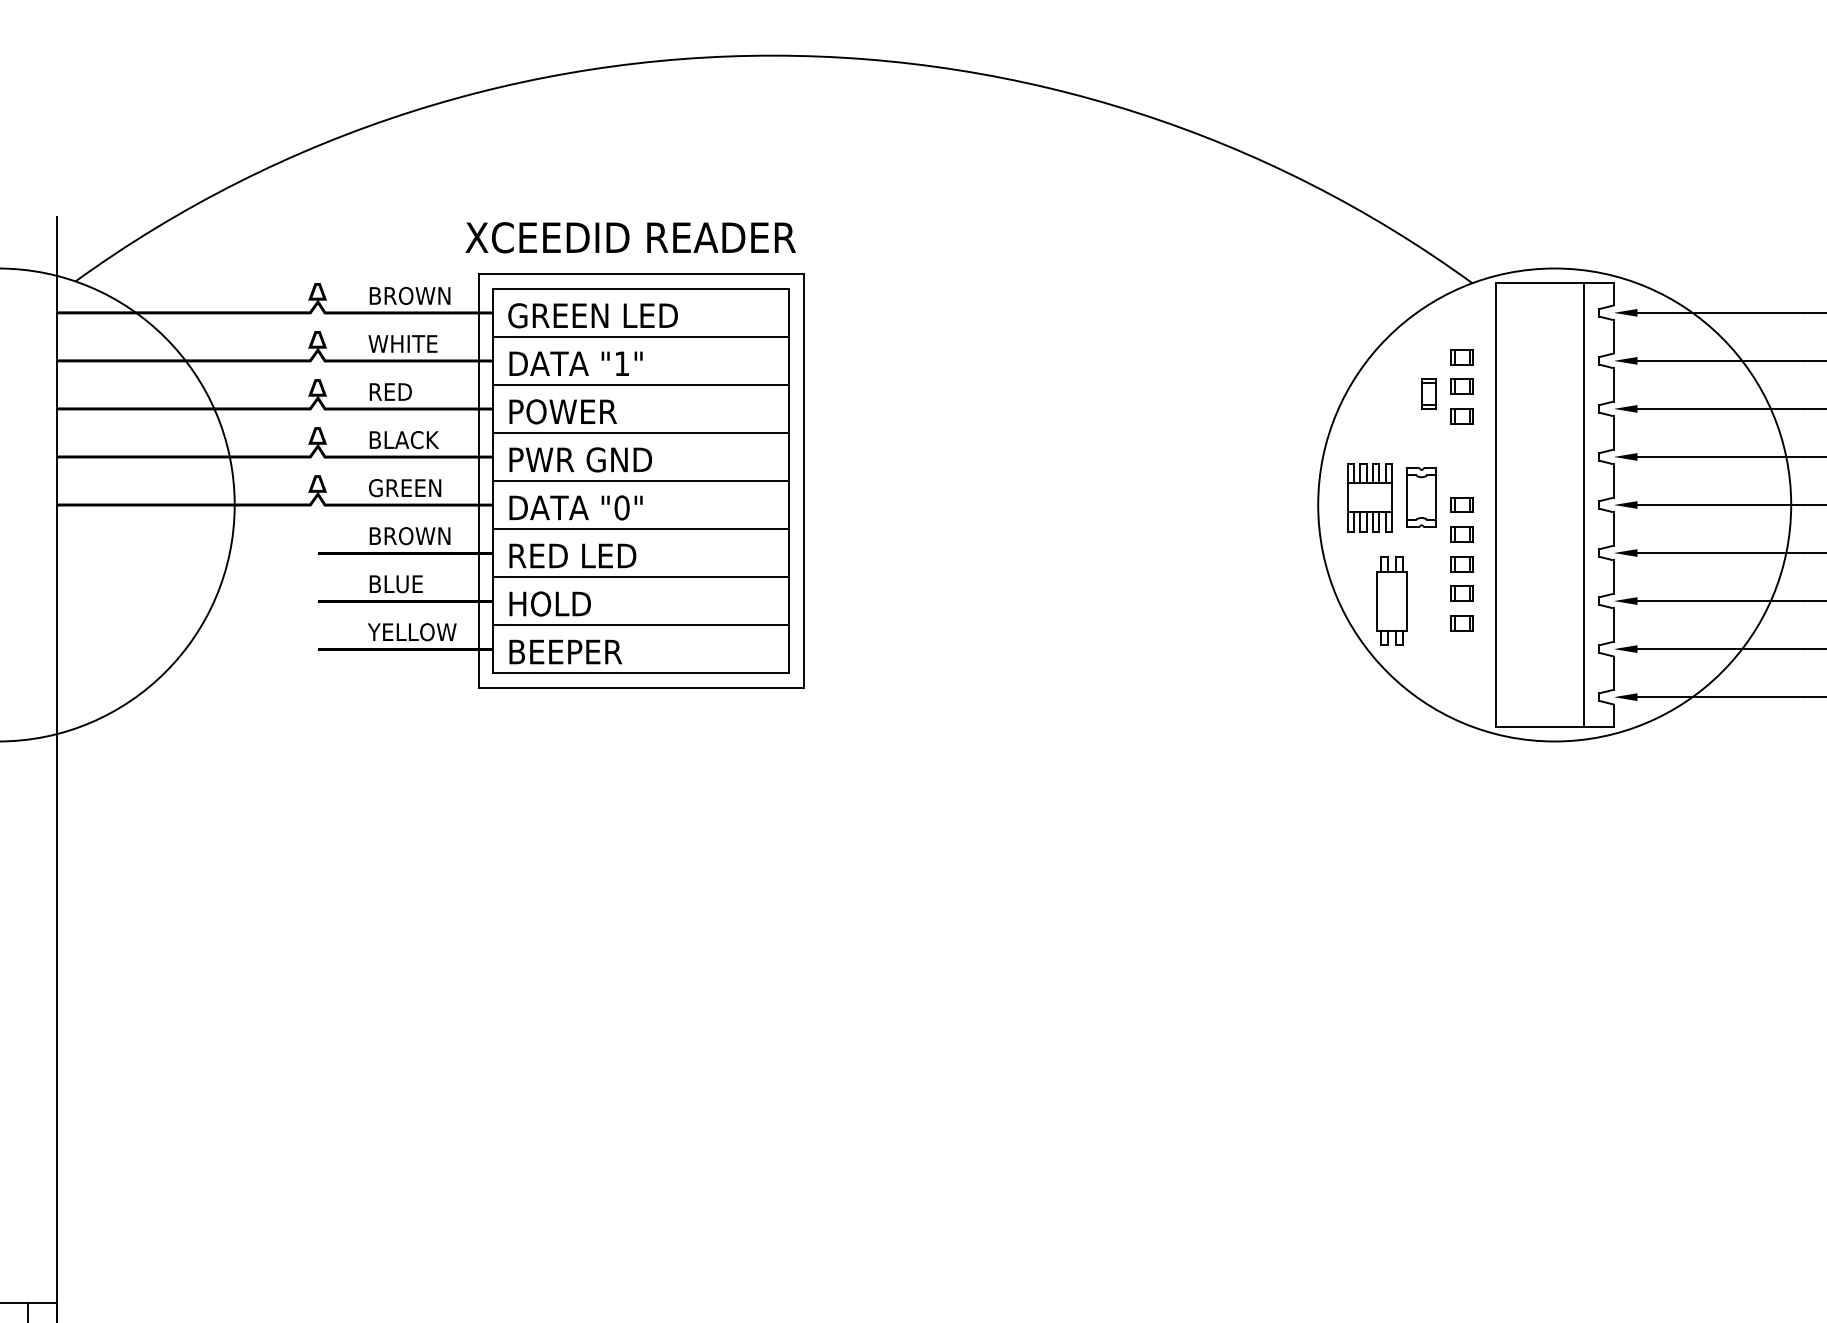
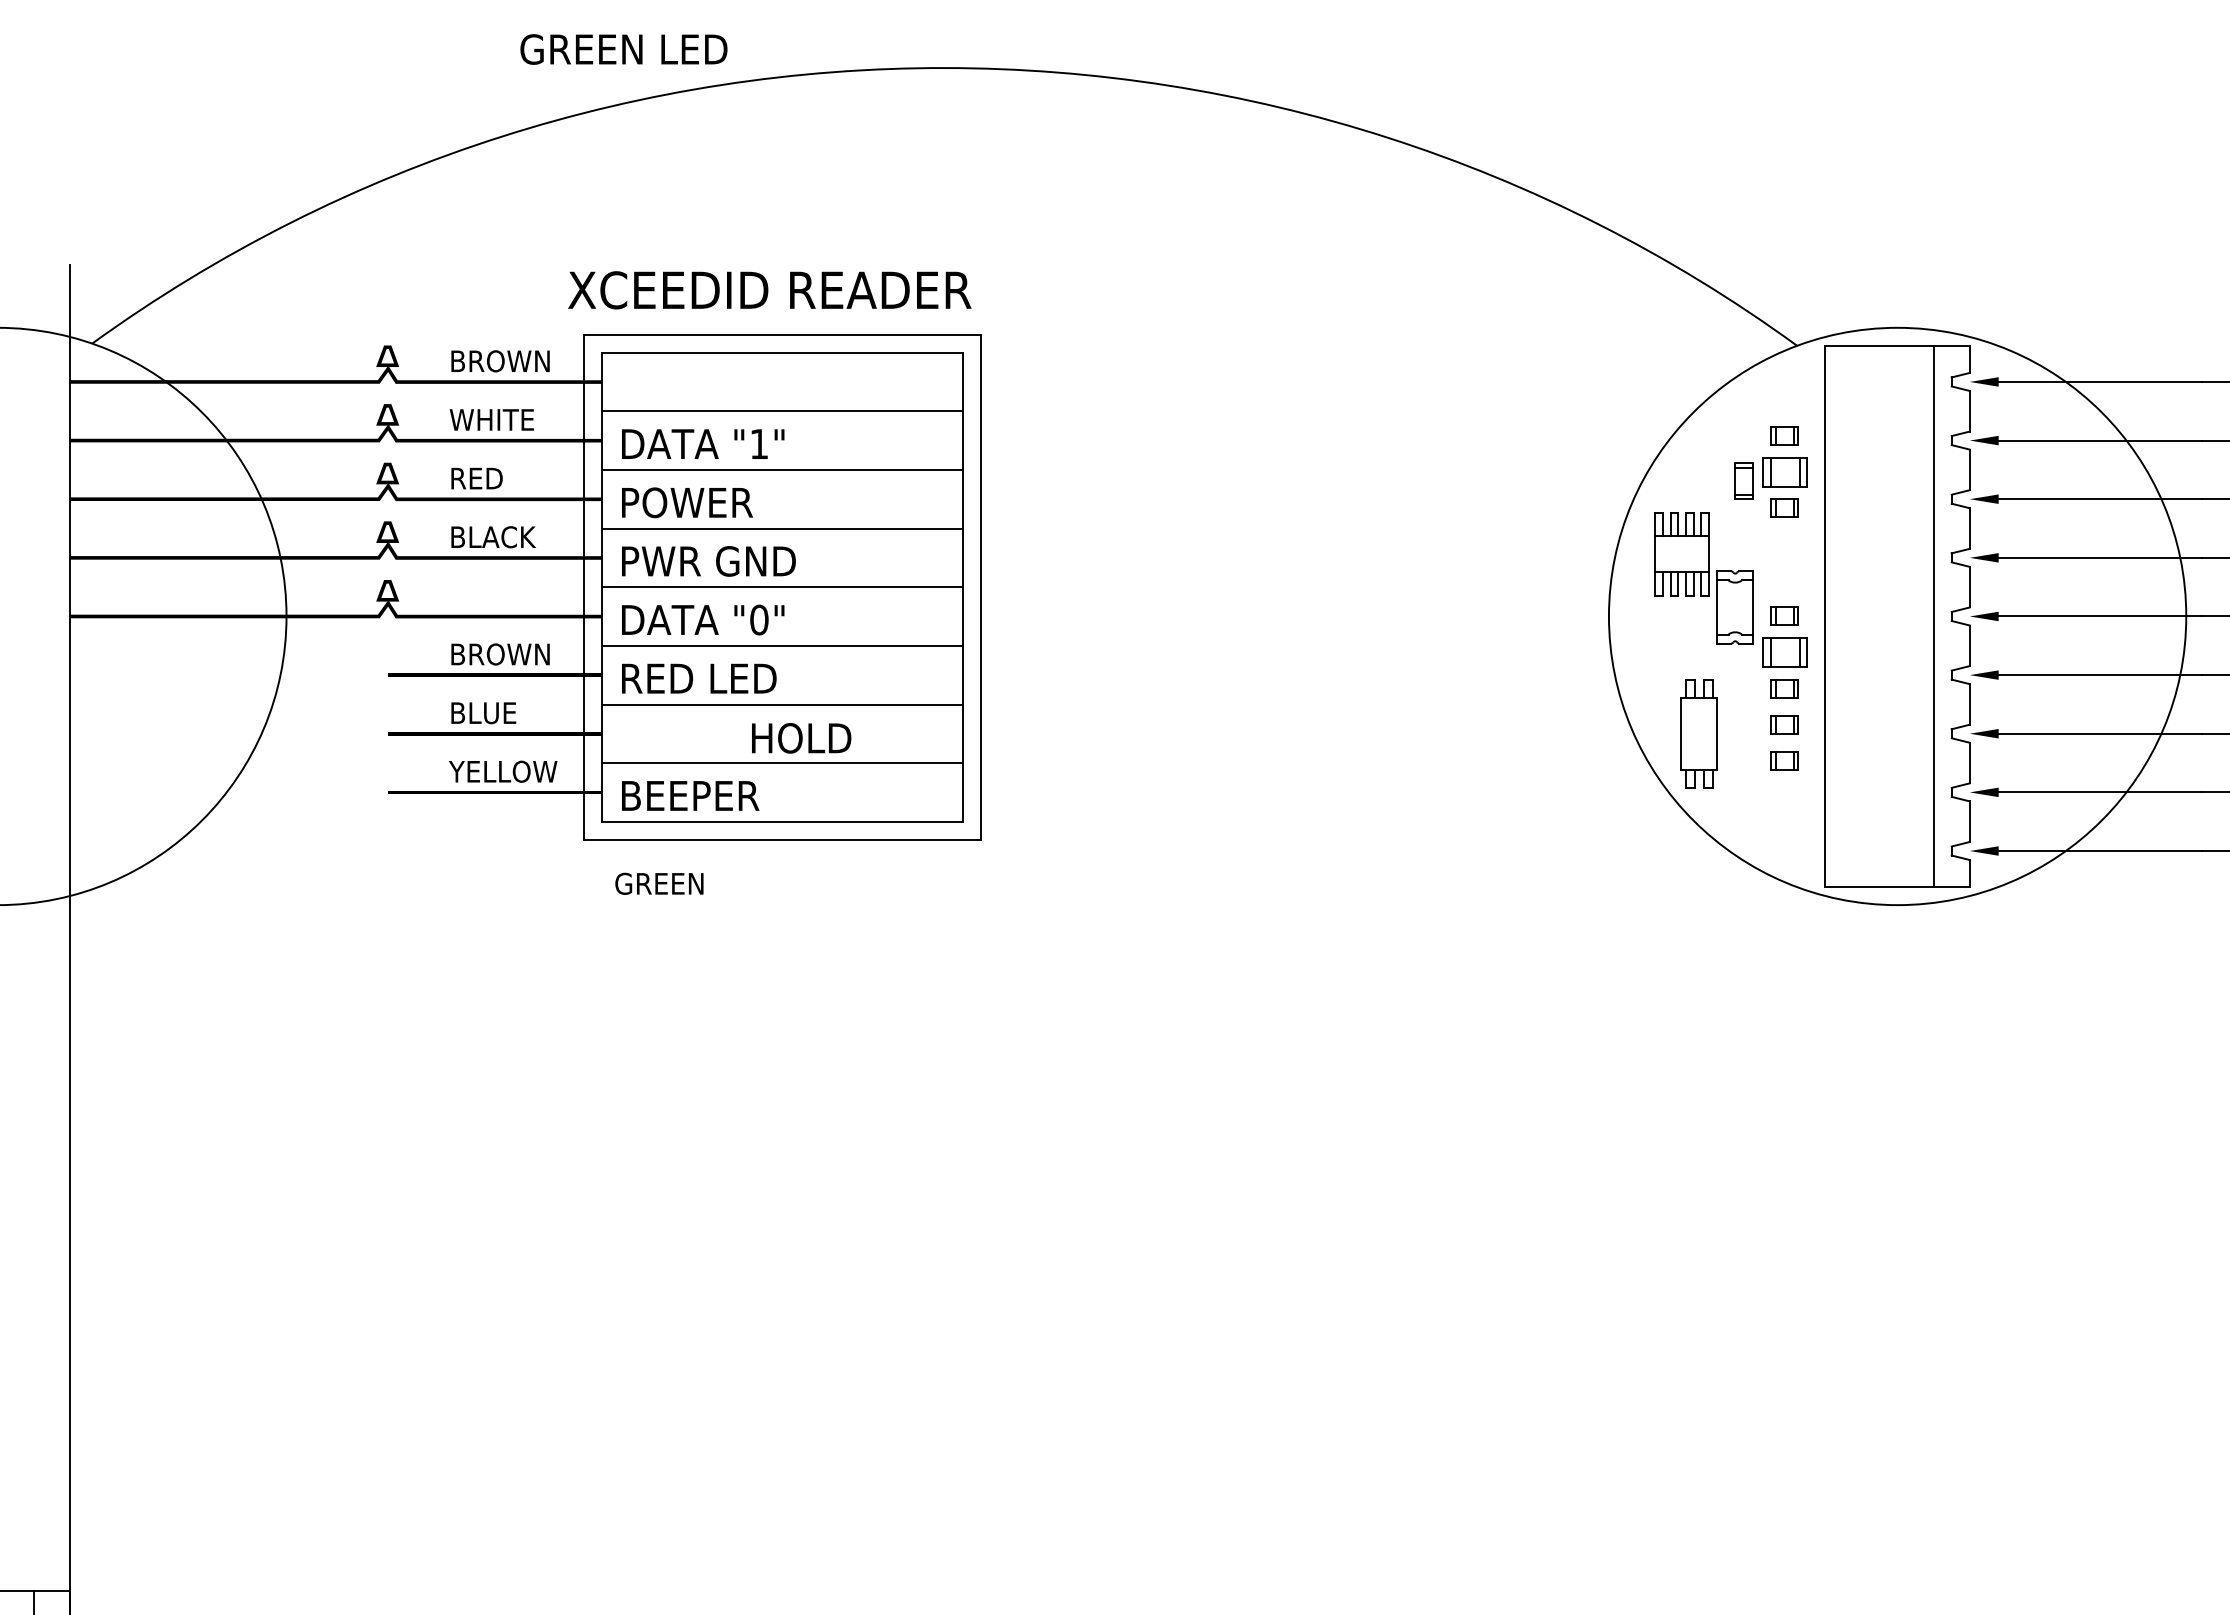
text: (592, 315) -> (623, 49), moved
part: (1462, 386) -> (1784, 471), size x1.6
text: (405, 487) -> (659, 883), moved
part: (1369, 497) -> (1681, 554), moved
part: (1462, 534) -> (1784, 652), size x1.6
text: (550, 604) -> (801, 738), moved

